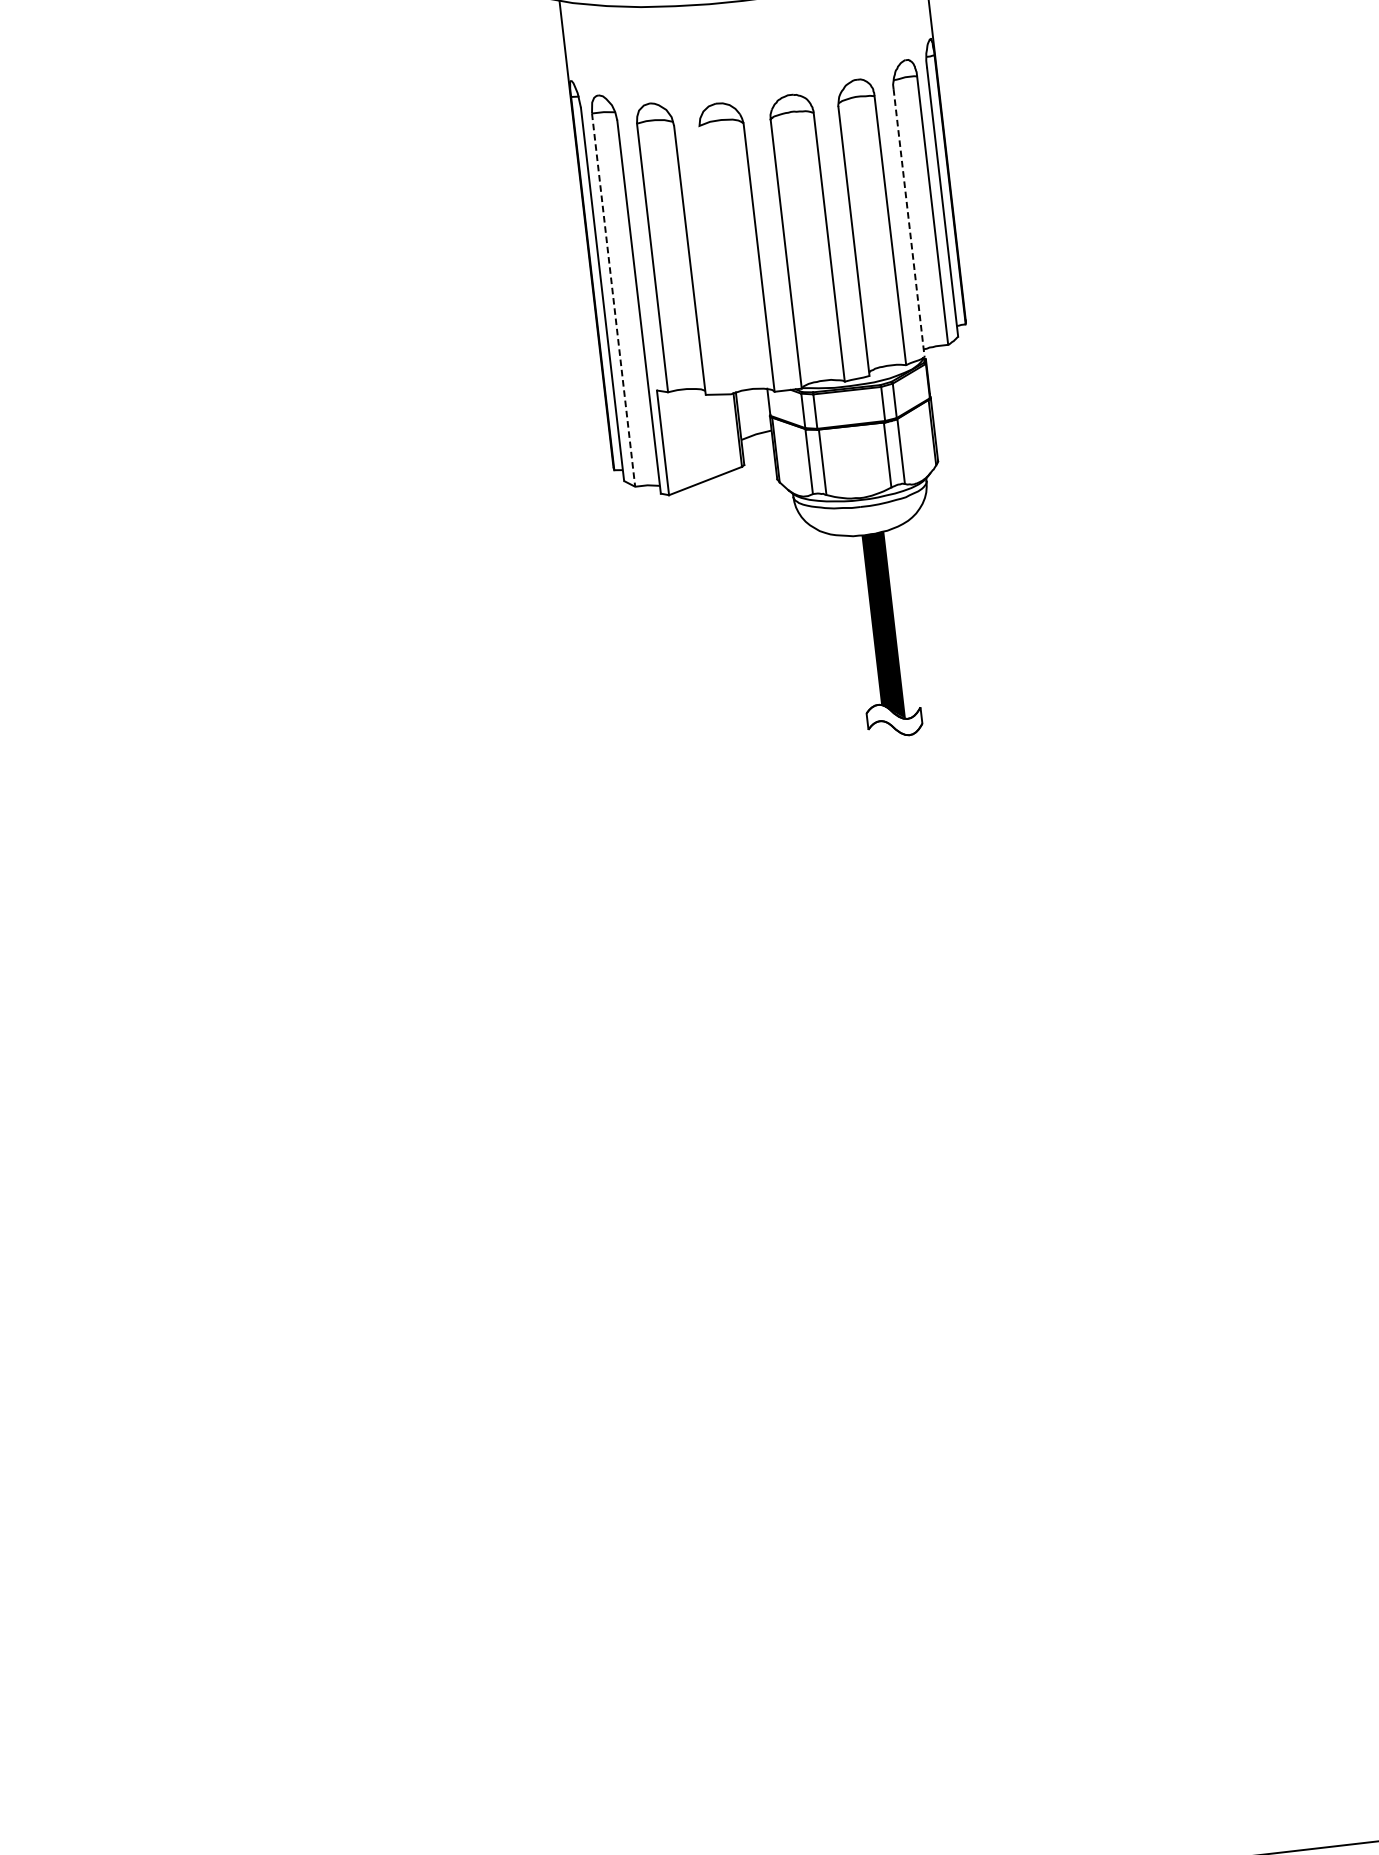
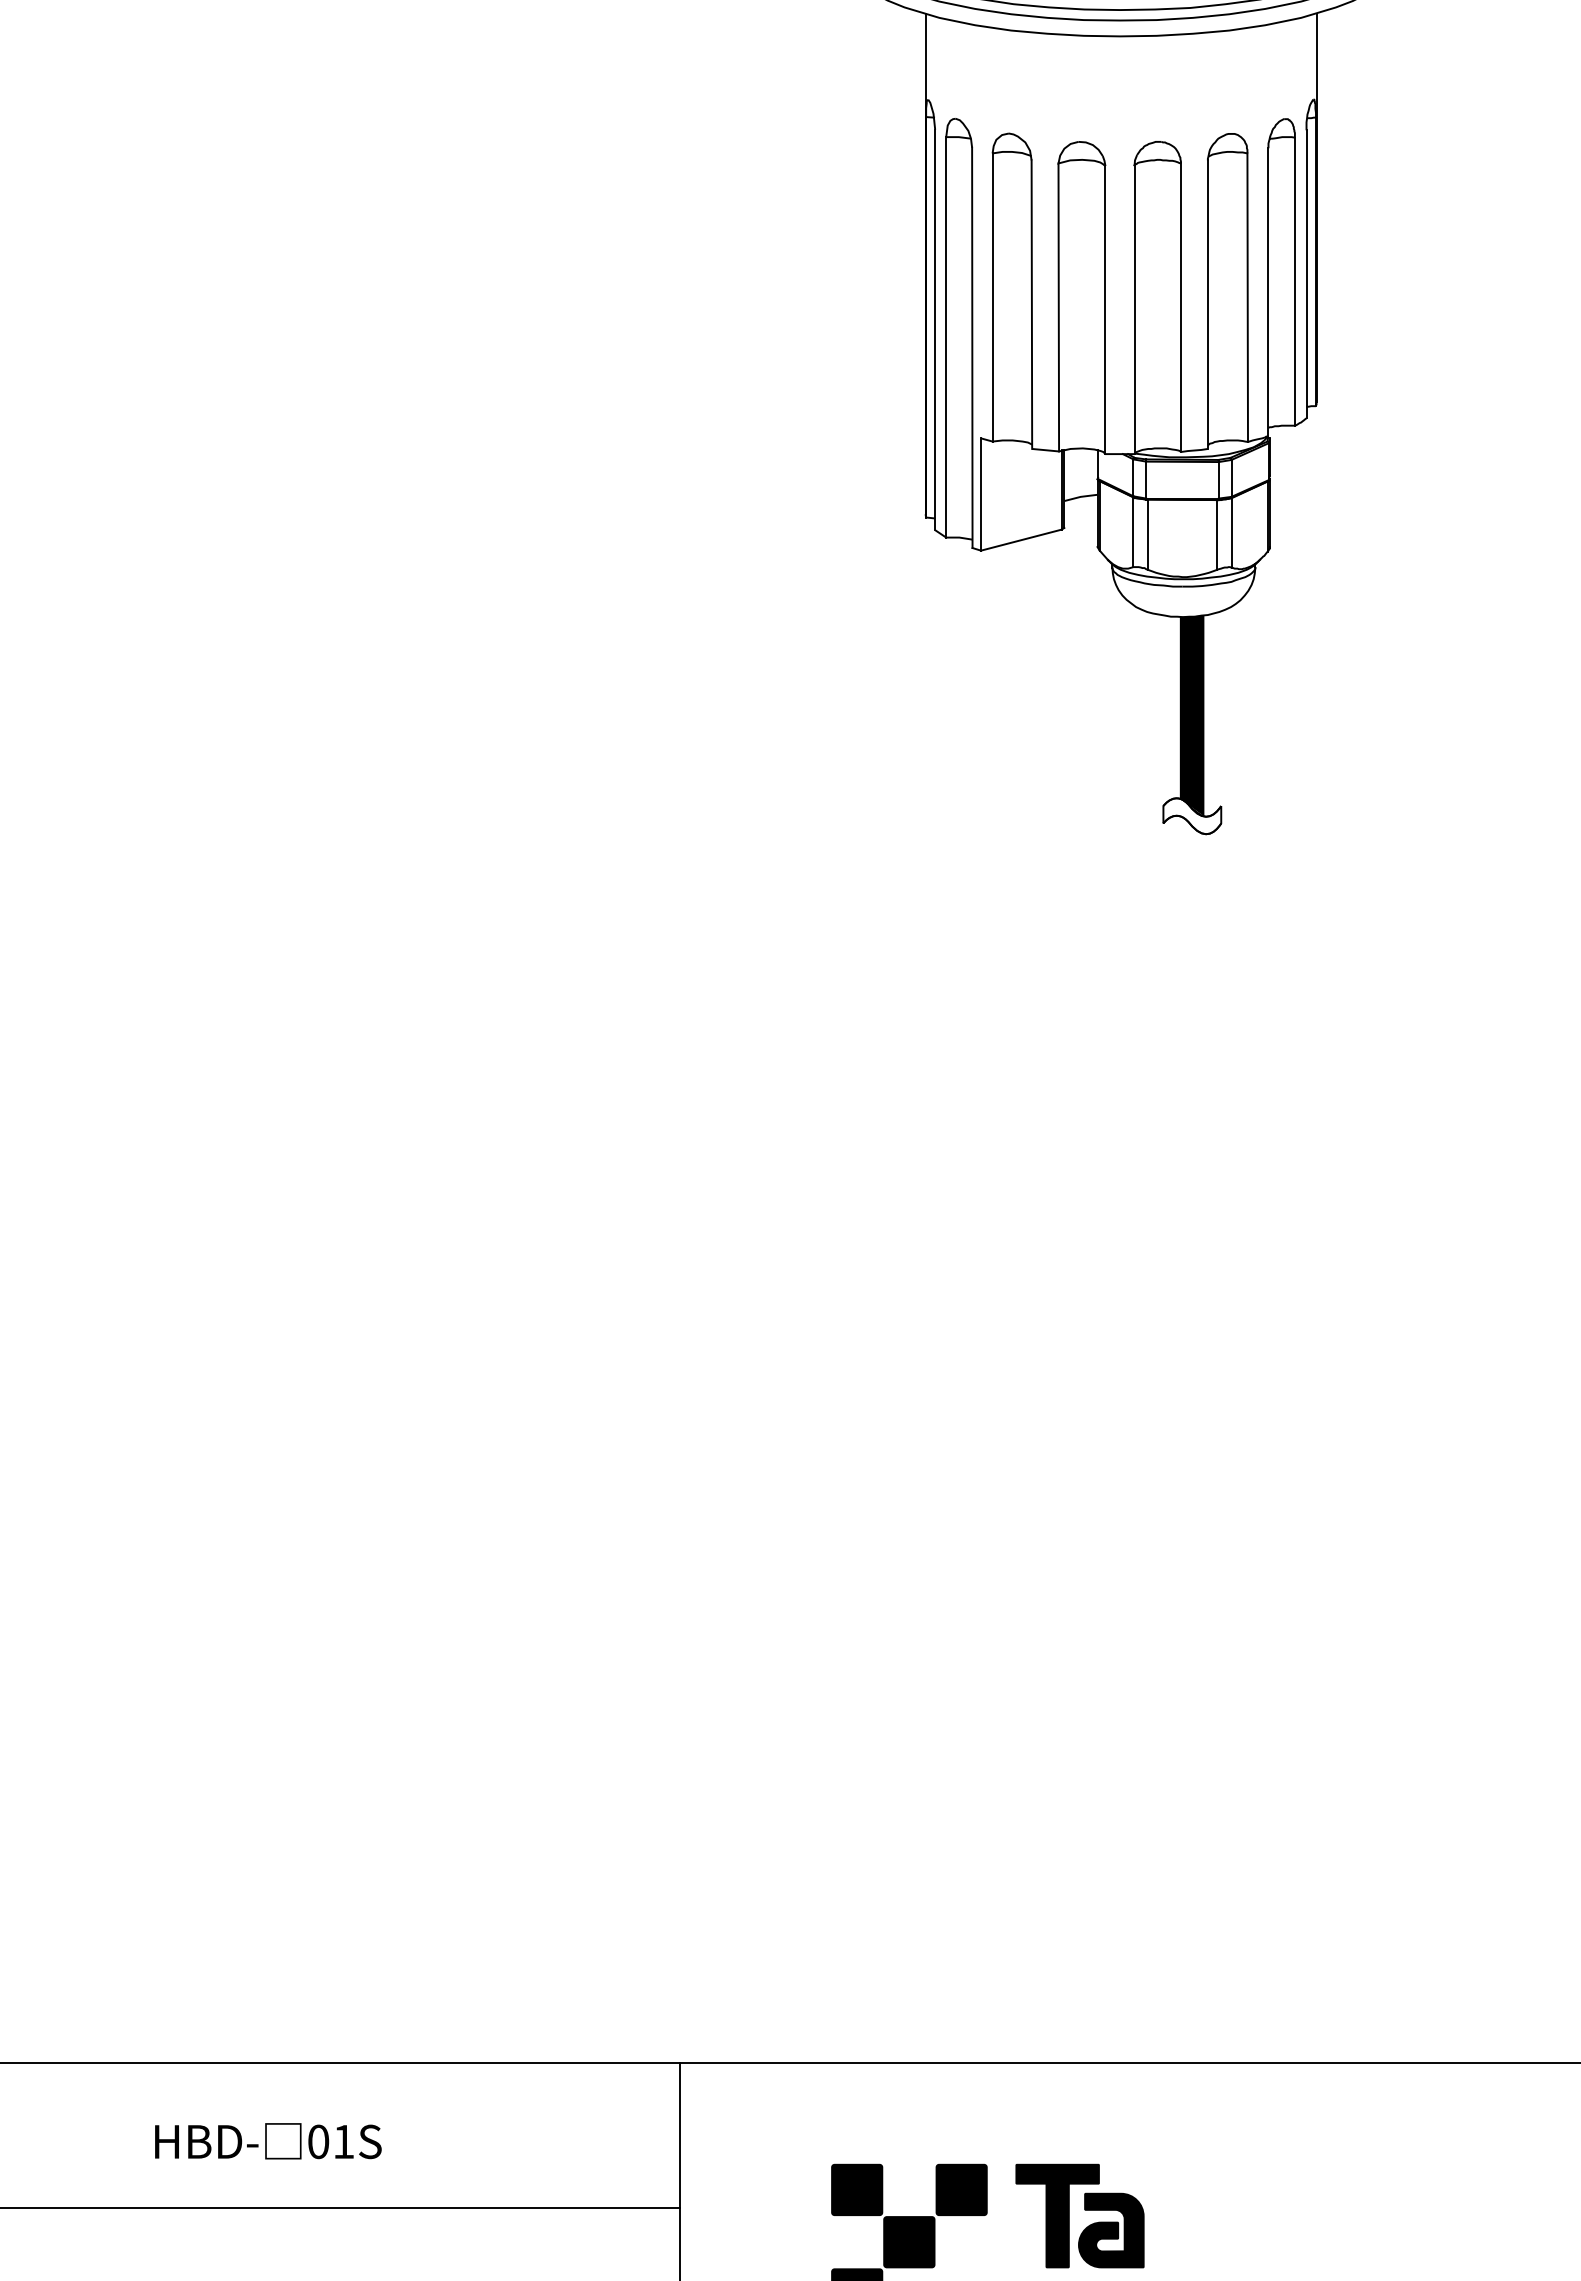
line: (909, 223) -> (1268, 292), dashed -> solid
line: (715, 260) -> (1058, 307), added
line: (613, 300) -> (946, 337), dashed -> solid

